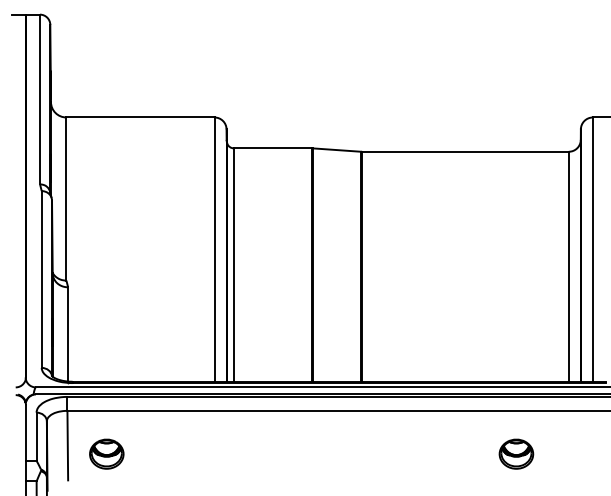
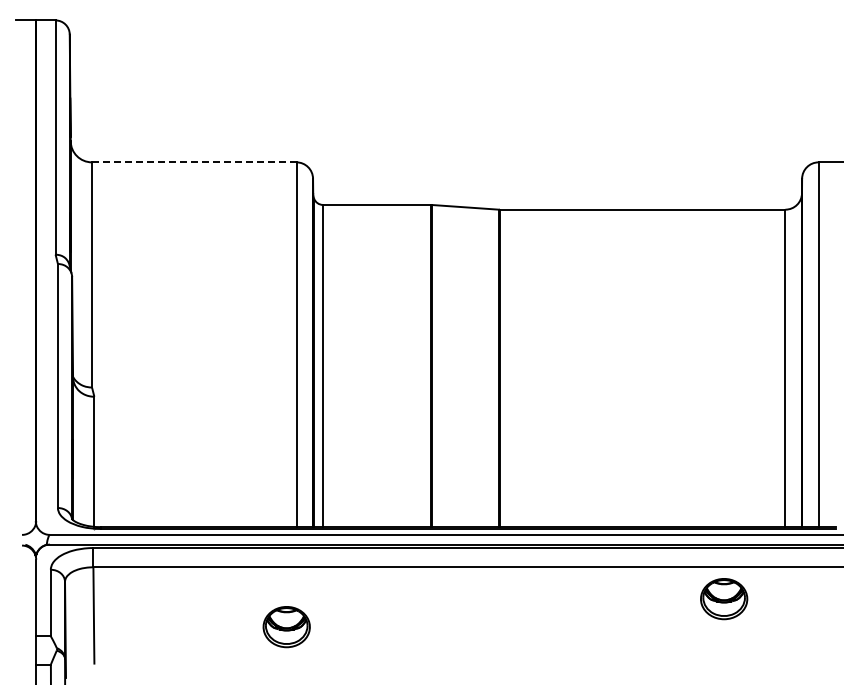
line: (140, 117) -> (194, 162), solid -> dashed
part: (106, 454) -> (286, 627), moved
part: (516, 454) -> (724, 599), moved

